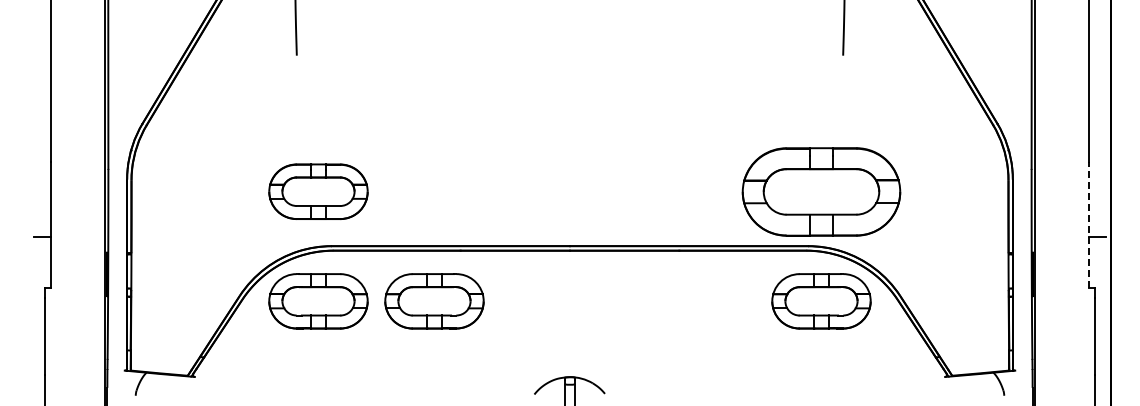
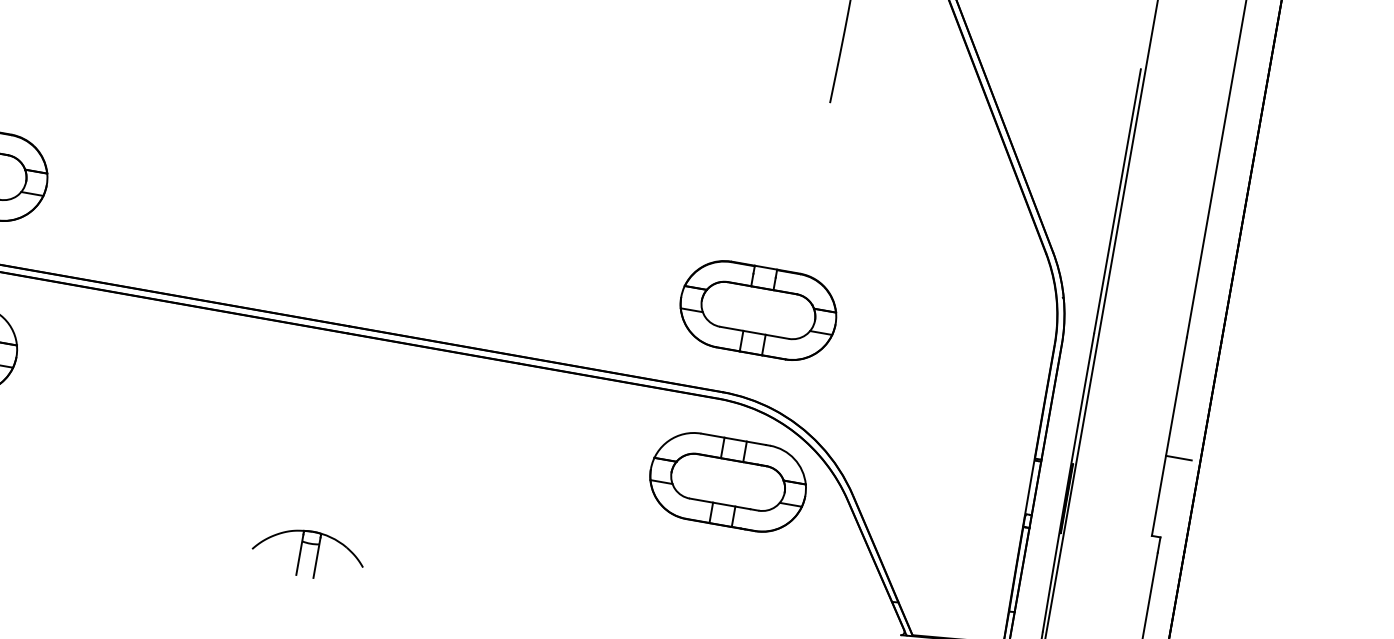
part: (821, 191) -> (758, 310), size x0.62
line: (1089, 224) -> (1169, 435), dashed -> solid
part: (434, 301) -> (121, 375), removed

